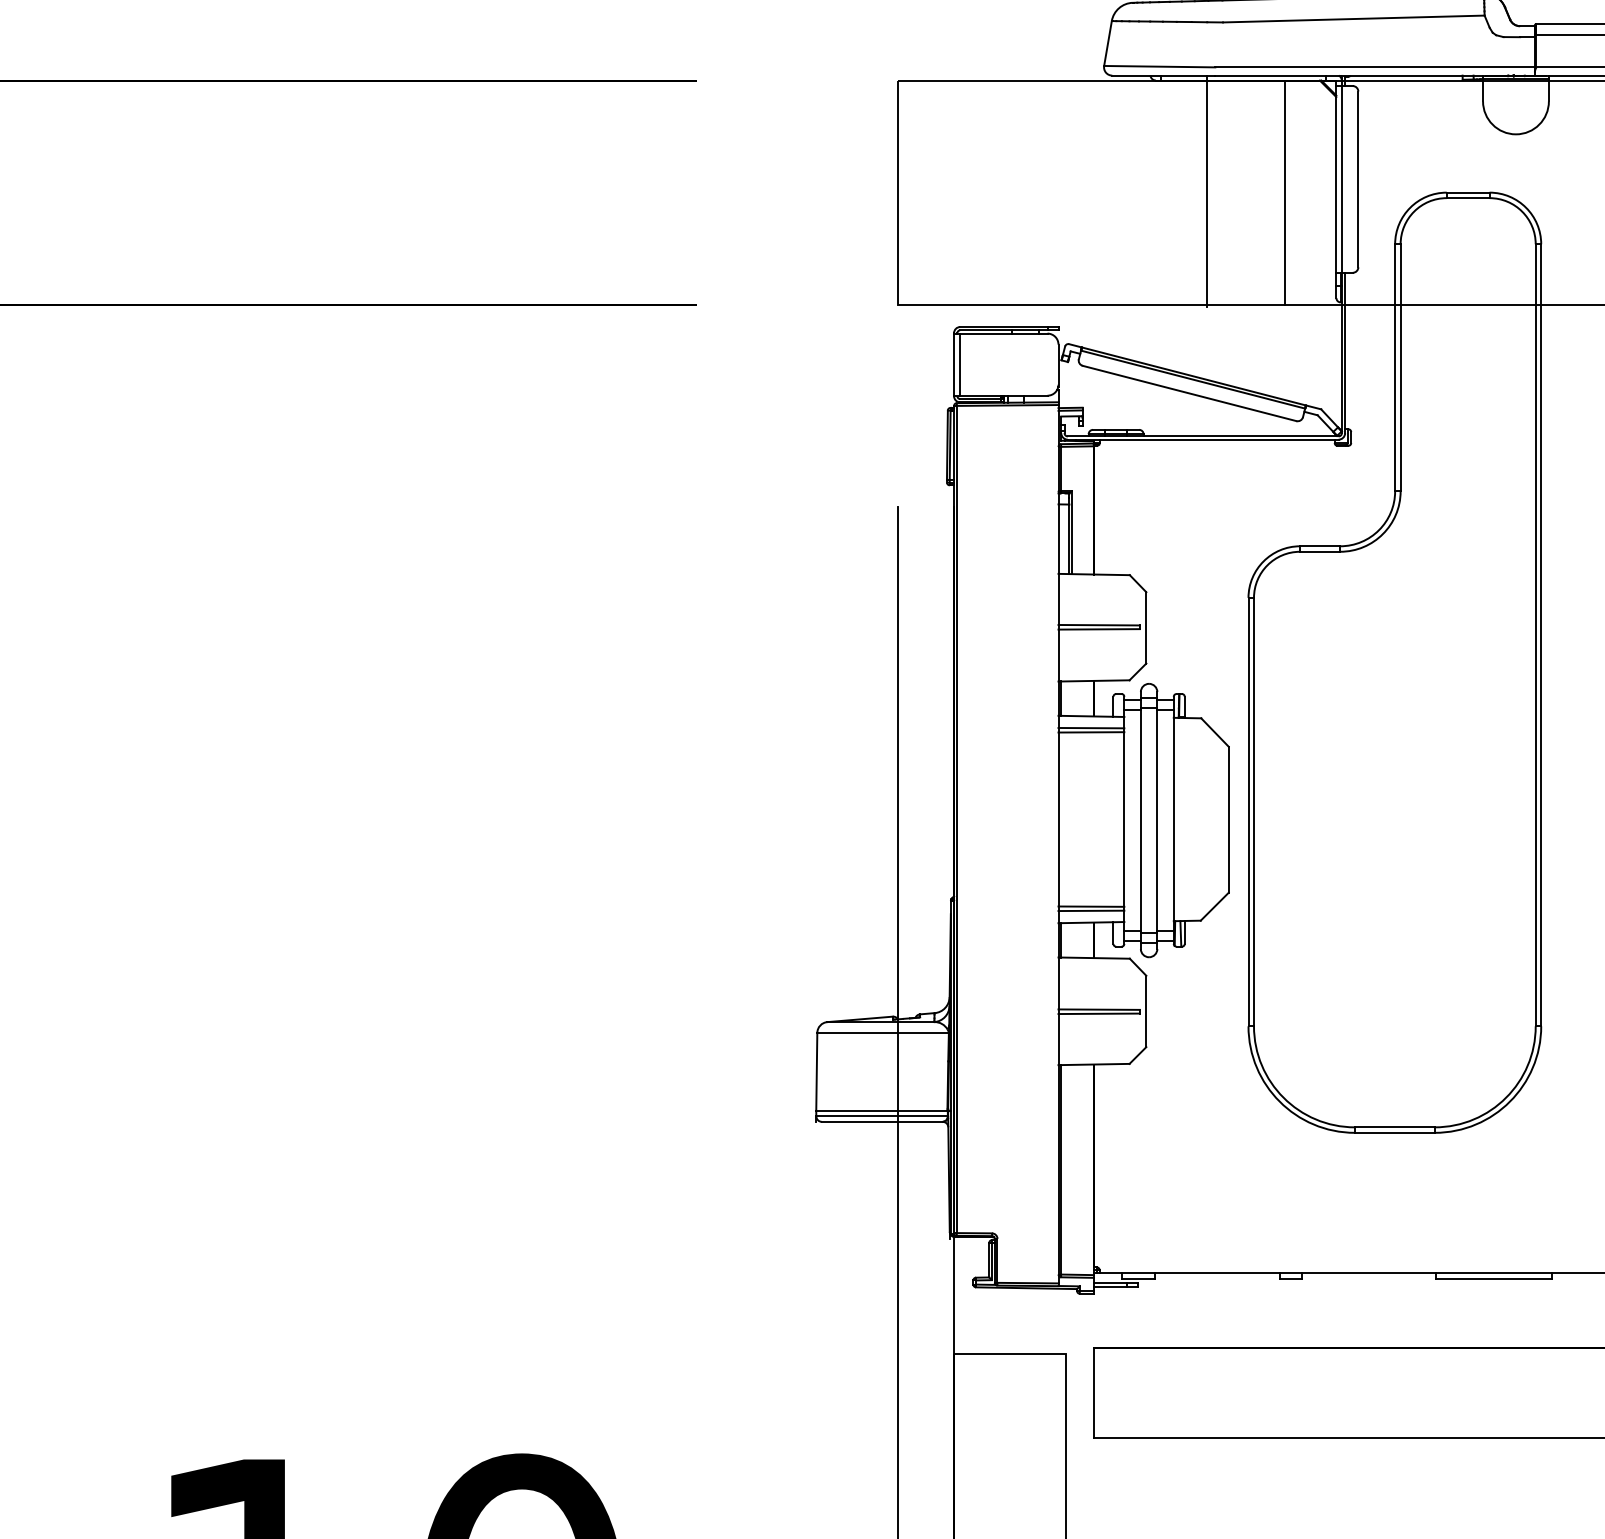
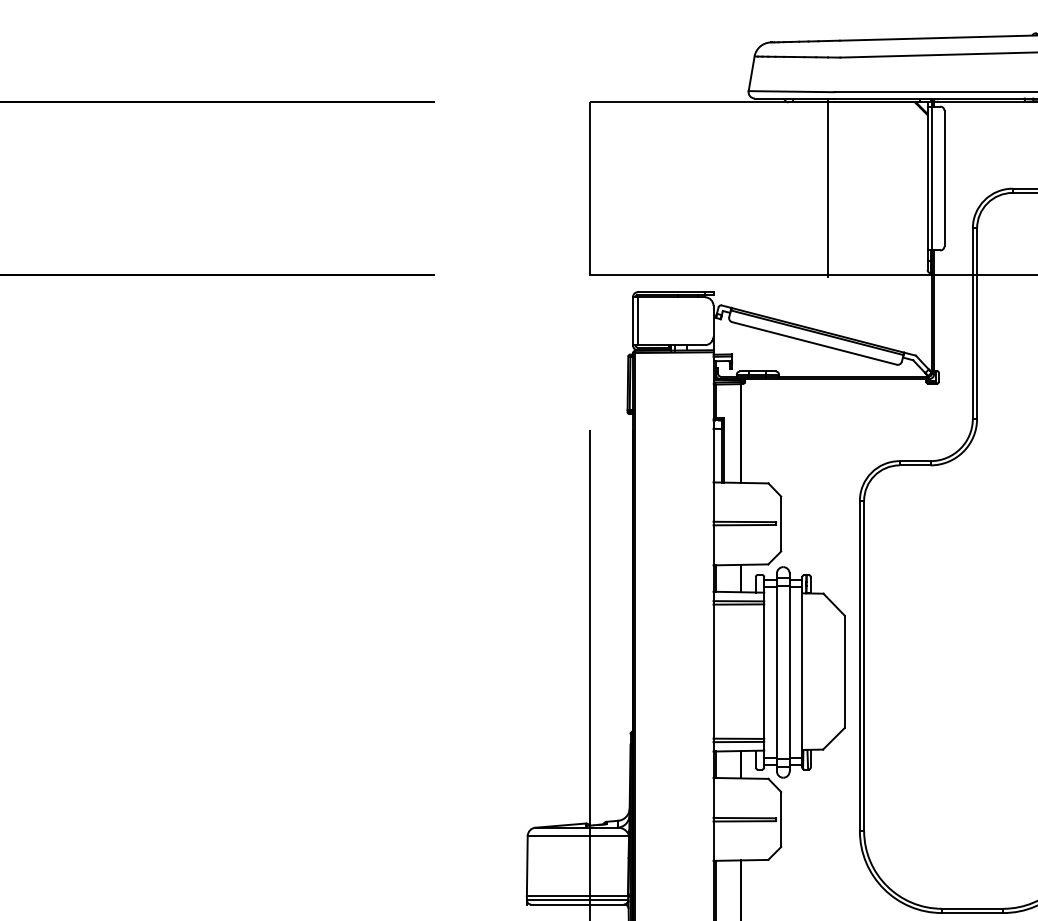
line: (1285, 192) -> (888, 188), removed

